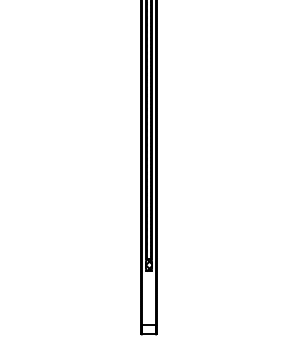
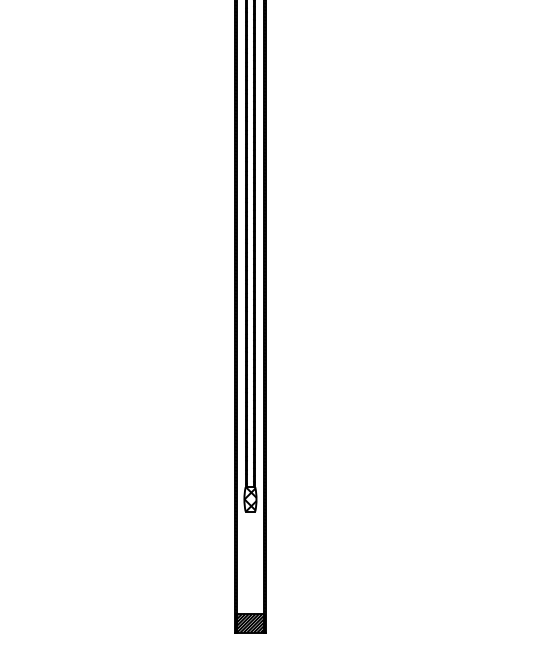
hatch: (148, 329) -> (249, 623), added

